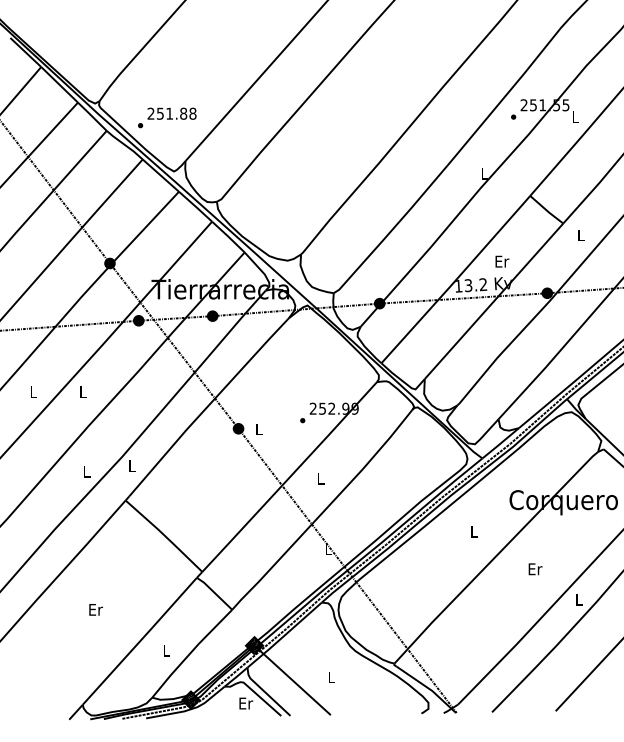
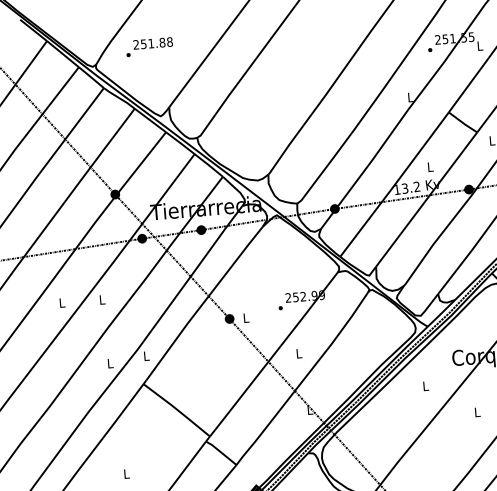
text: (167, 117) -> (149, 46), moved
text: (502, 261) -> (430, 166), Er -> L
text: (535, 569) -> (477, 412), Er -> L
text: (95, 609) -> (126, 473), Er -> L

